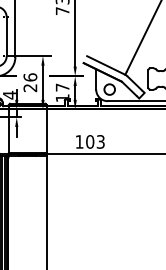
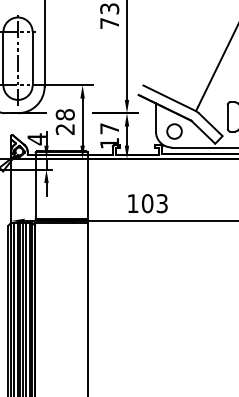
text: (29, 77) -> (64, 114), 26 -> 28

